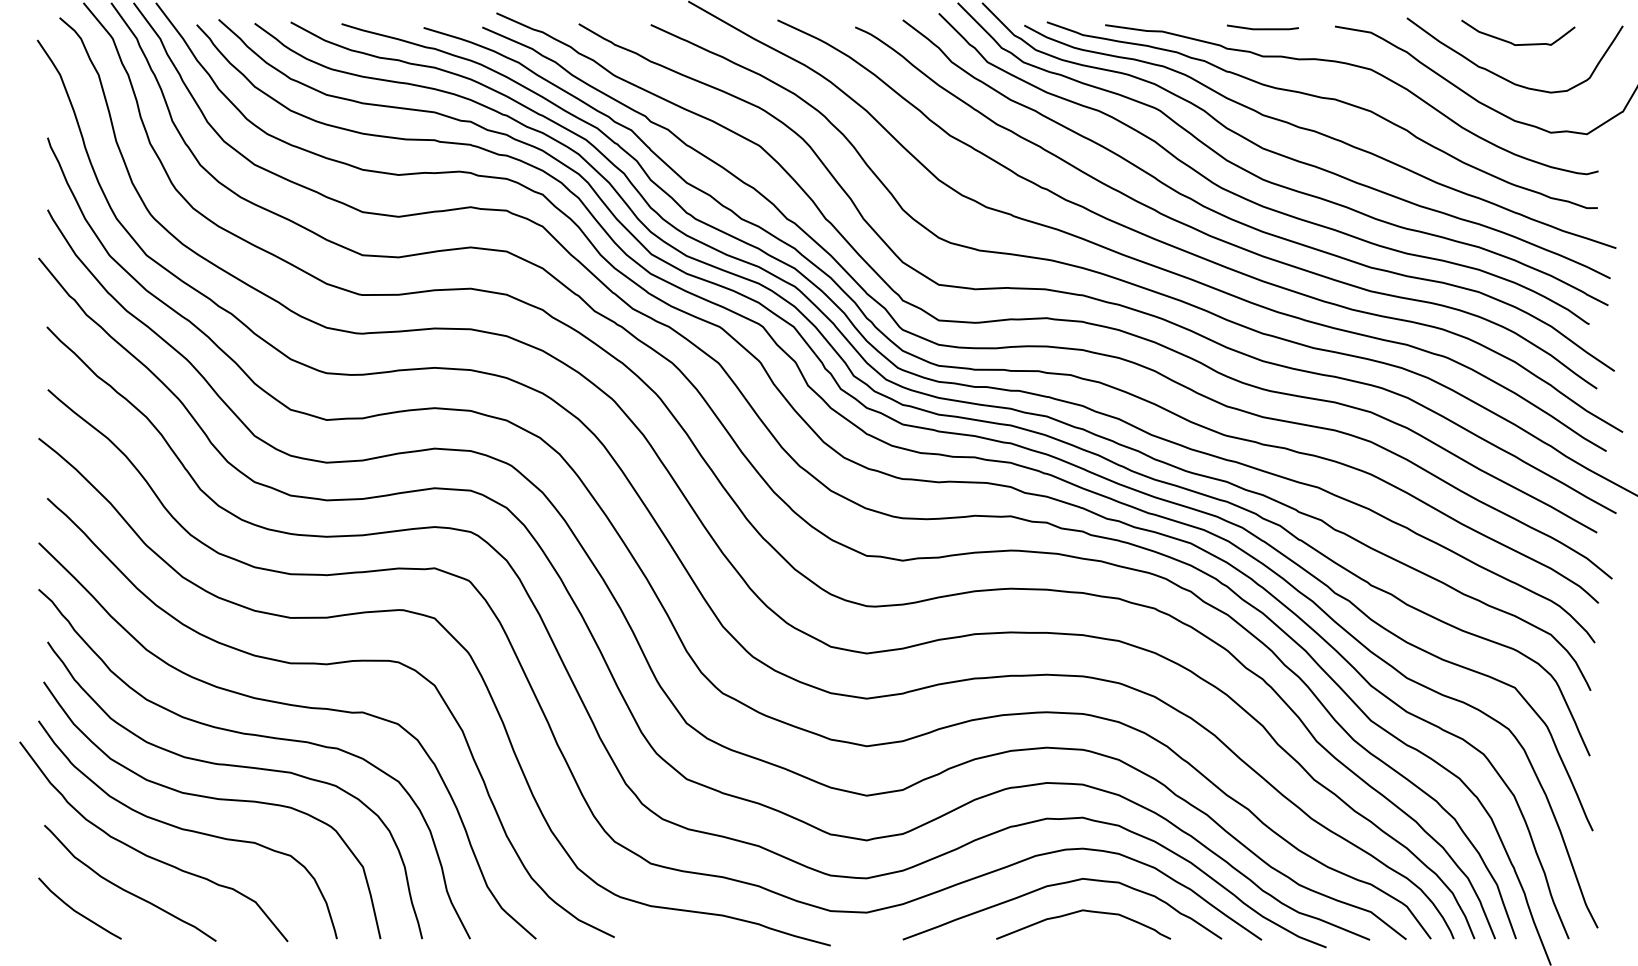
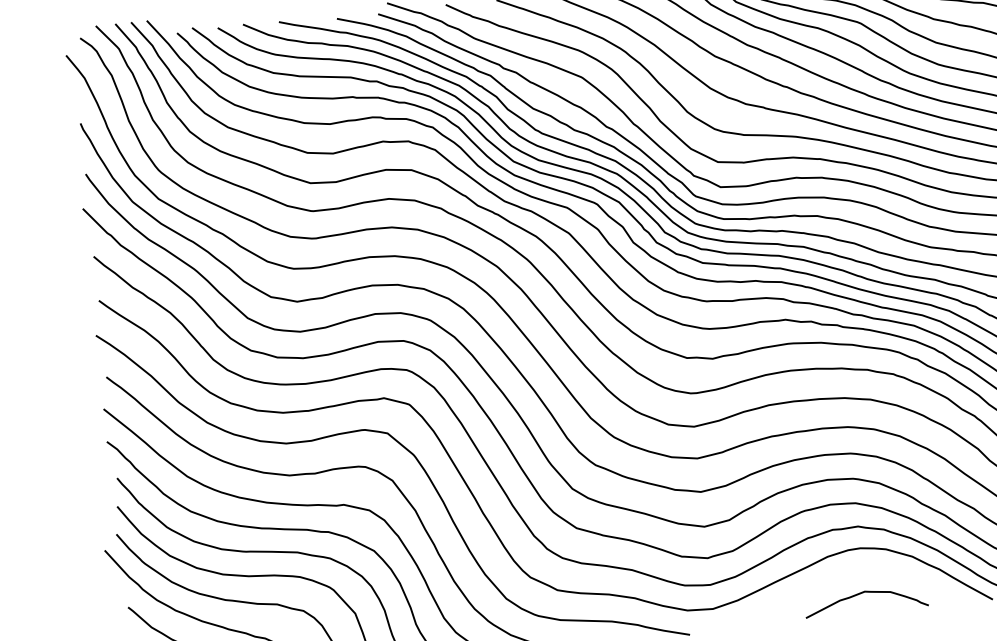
curve: (1057, 885) -> (845, 576), removed

